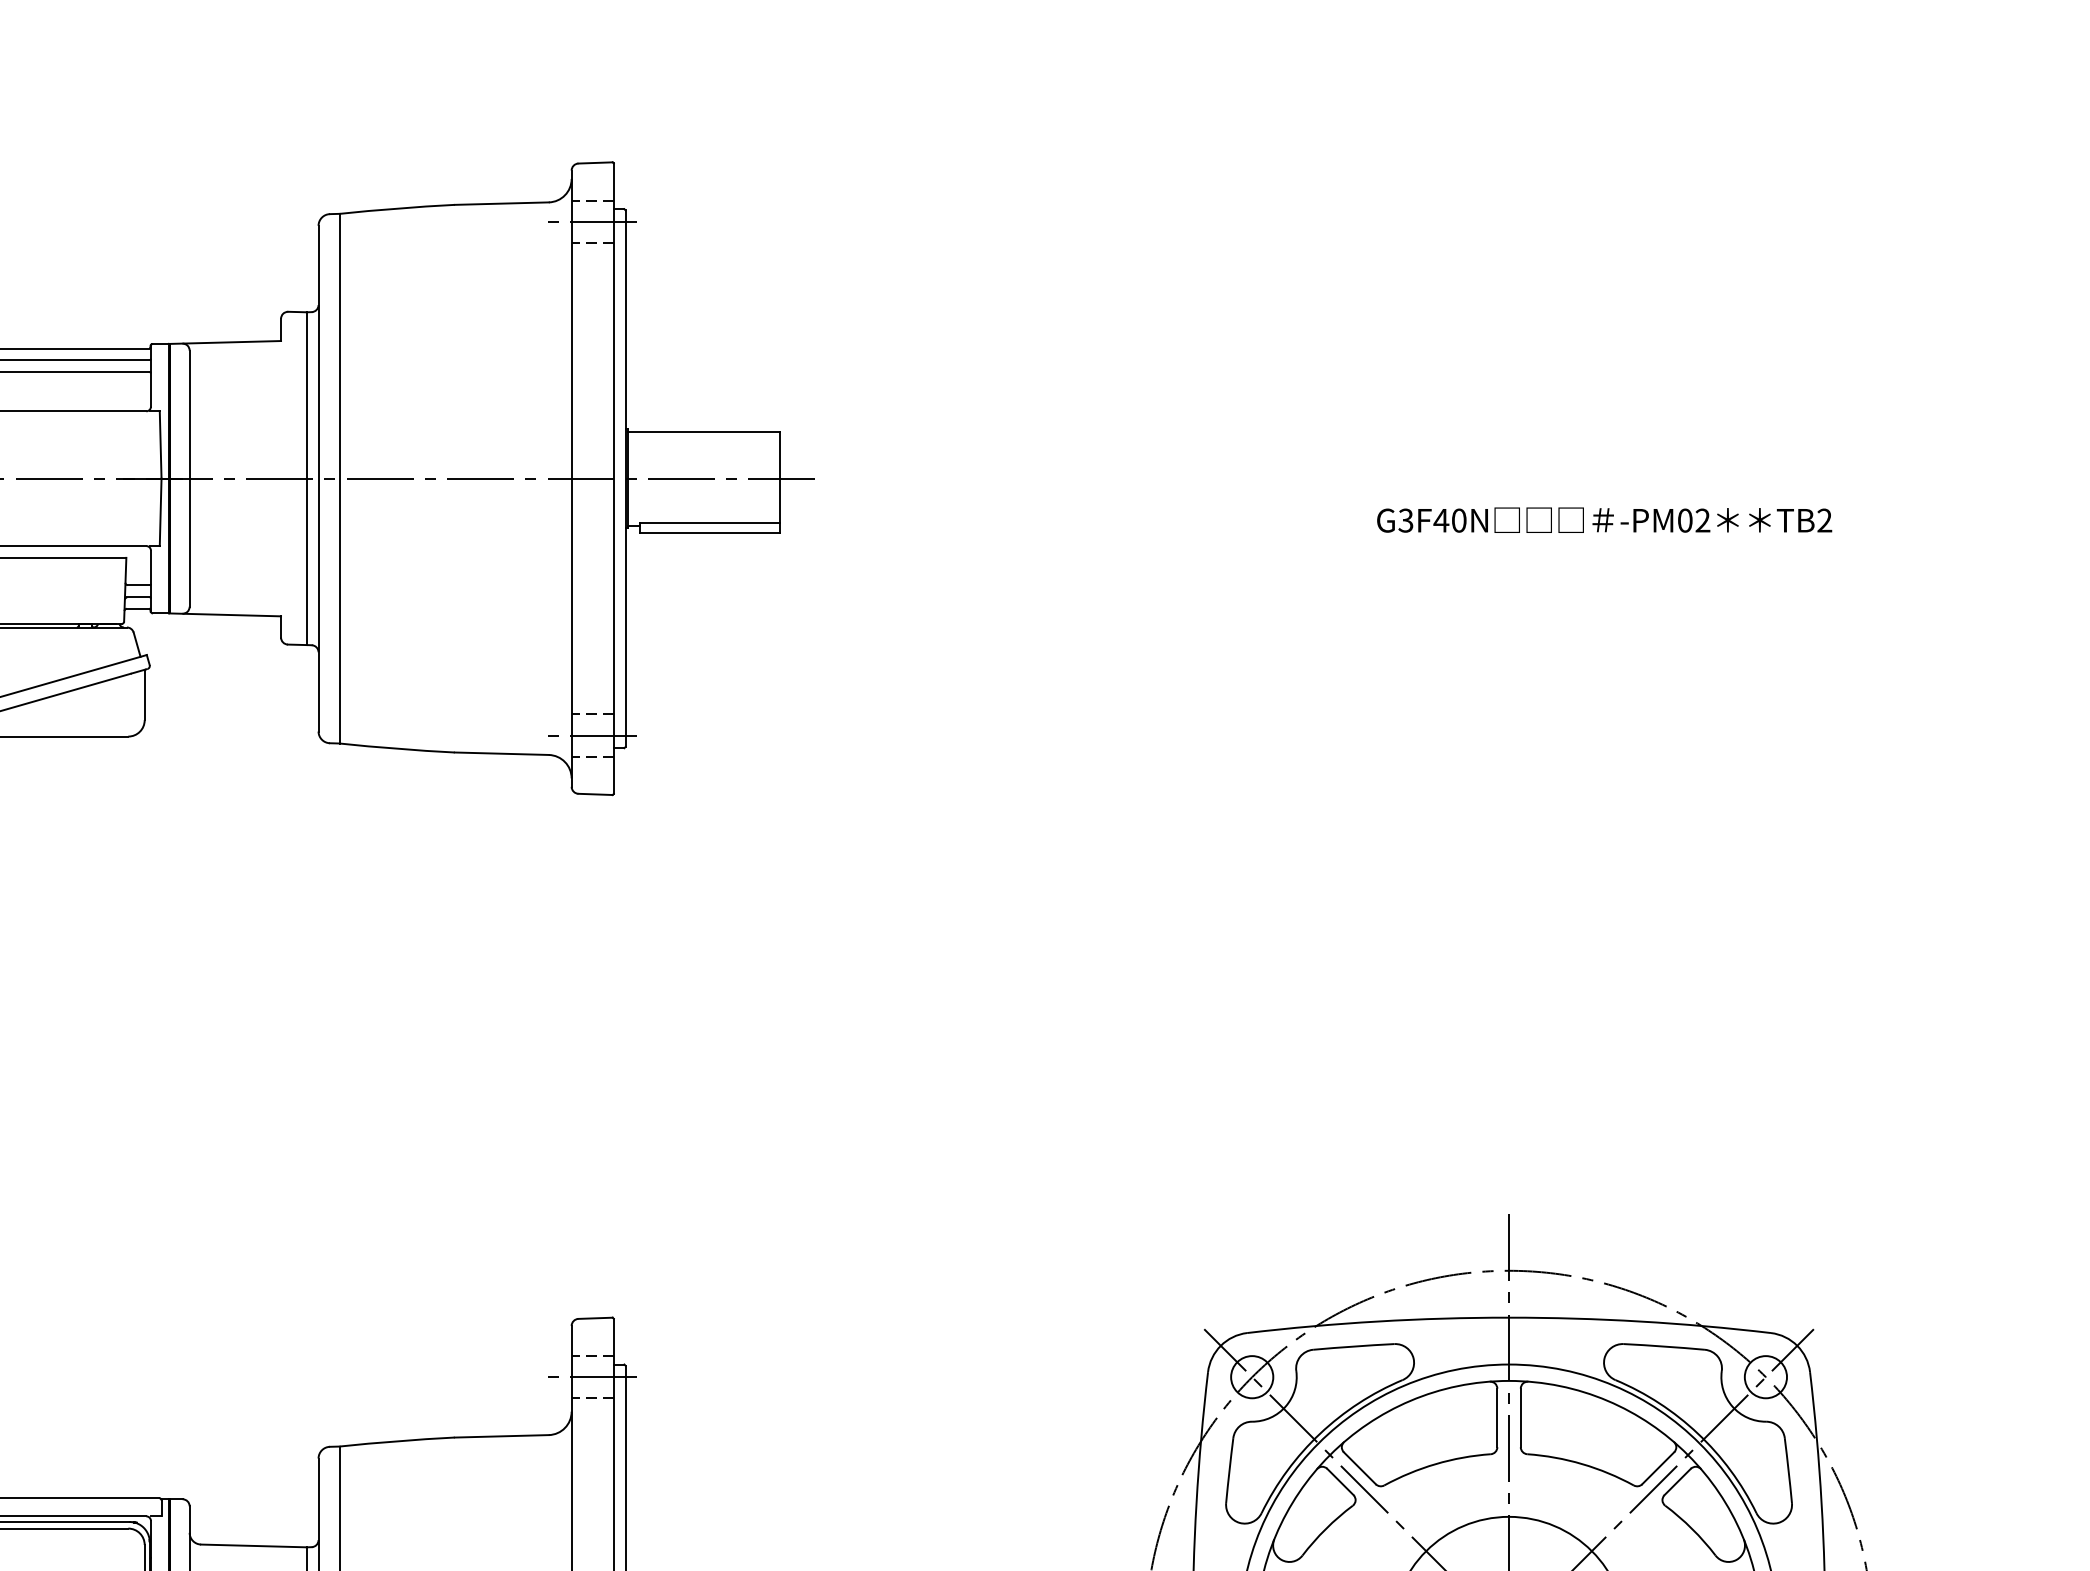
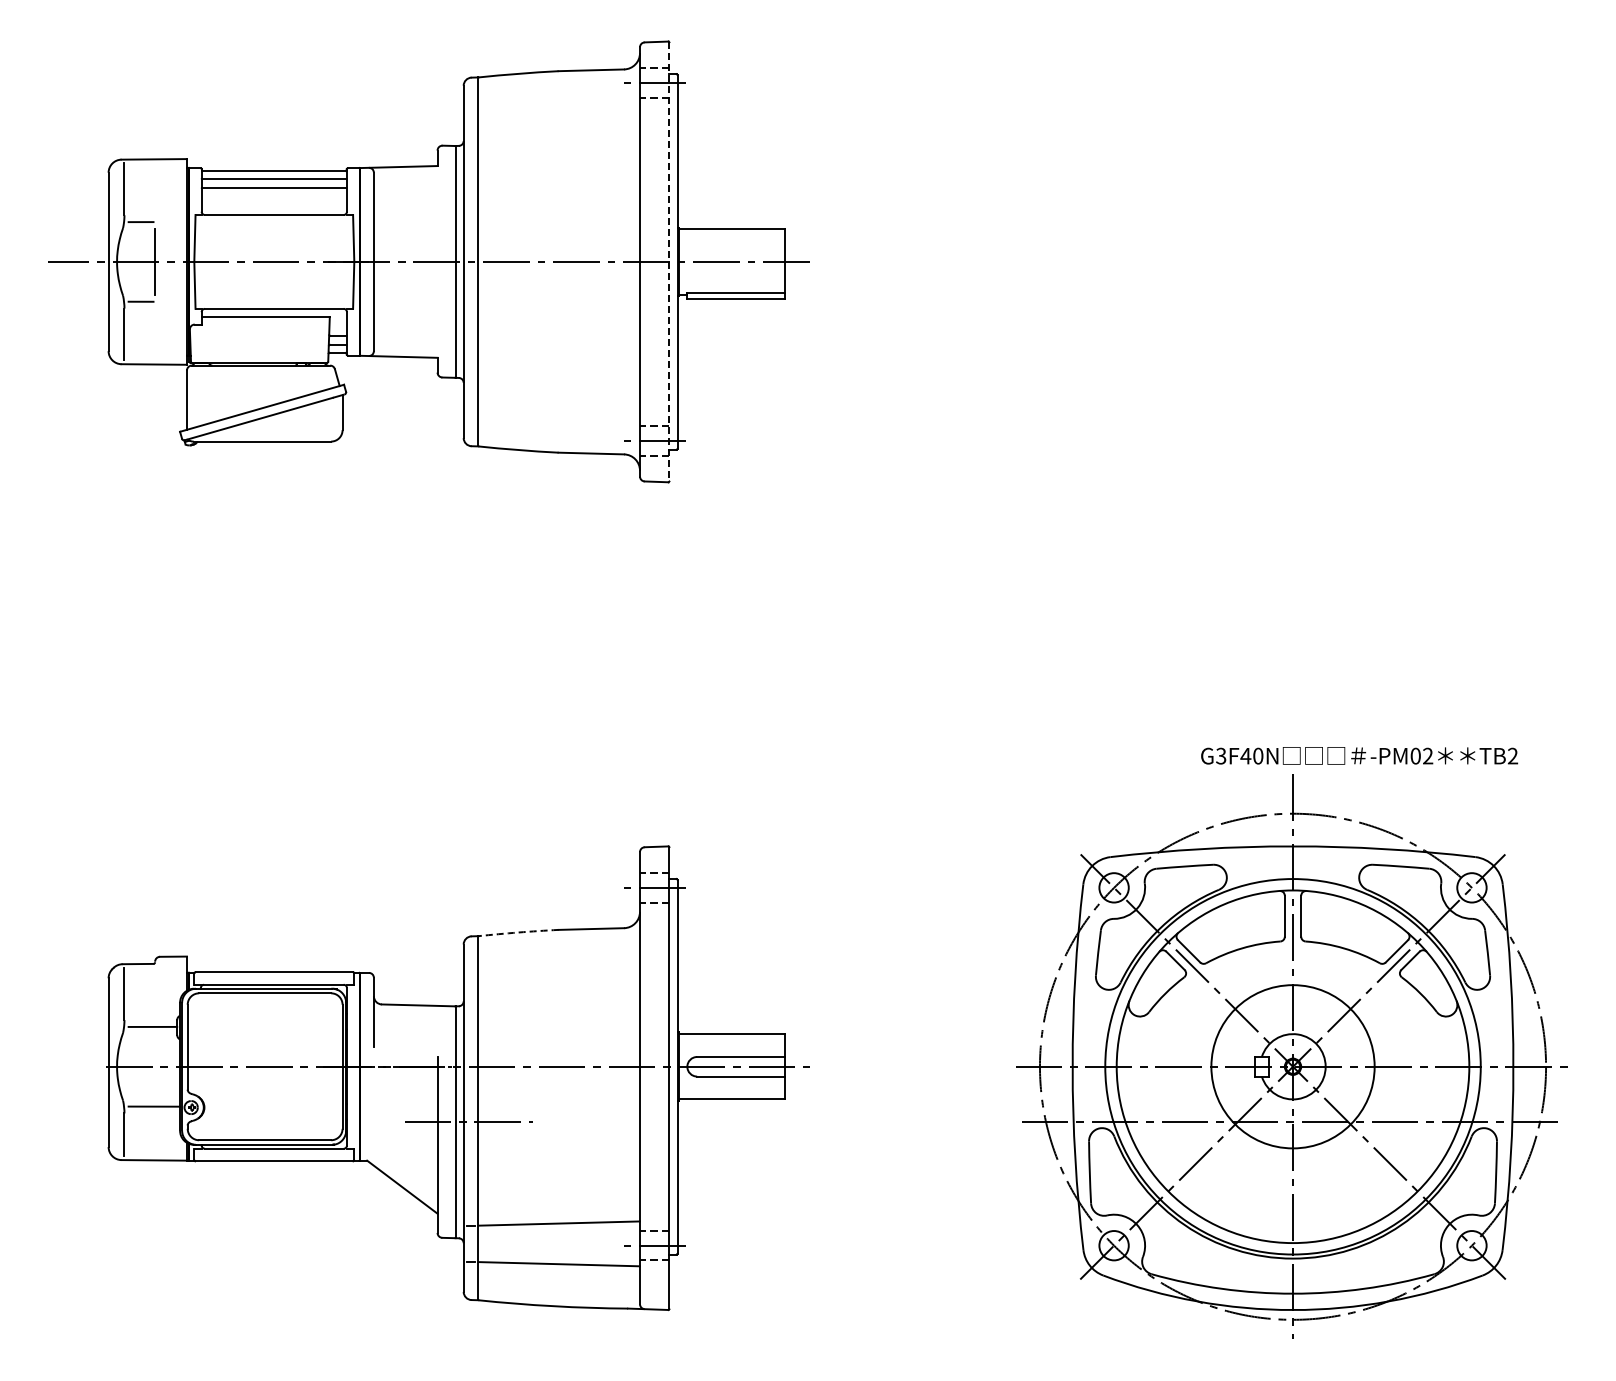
line: (613, 478) -> (669, 261), solid -> dashed
text: (1604, 519) -> (1359, 755), moved
arc: (397, 1441) -> (518, 932), solid -> dashed

